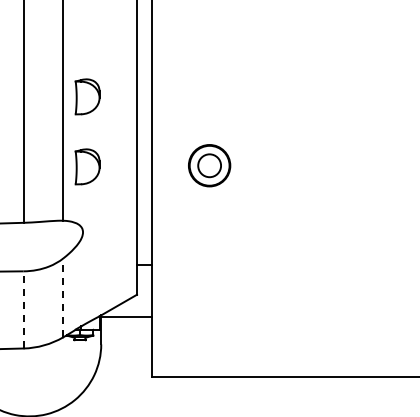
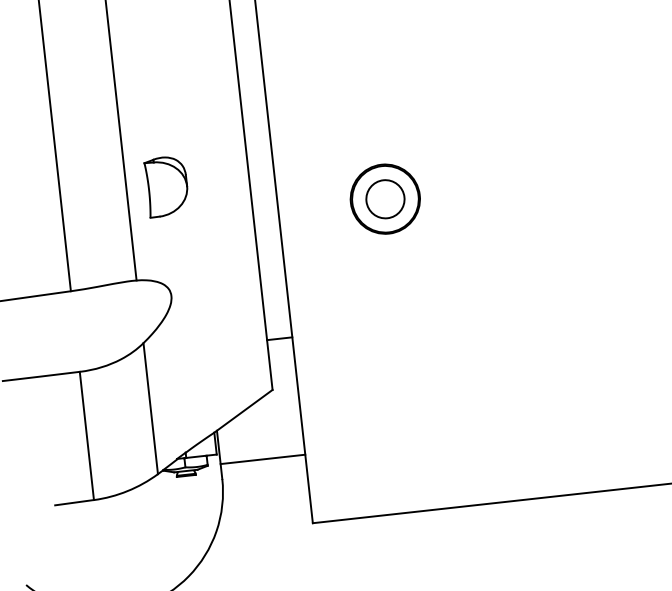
part: (87, 96) -> (153, 69), removed
part: (209, 165) -> (385, 198), moved
line: (63, 297) -> (150, 407), dashed -> solid
line: (23, 309) -> (86, 435), dashed -> solid
line: (126, 317) -> (262, 459), moved

